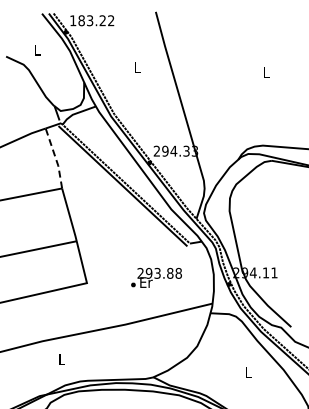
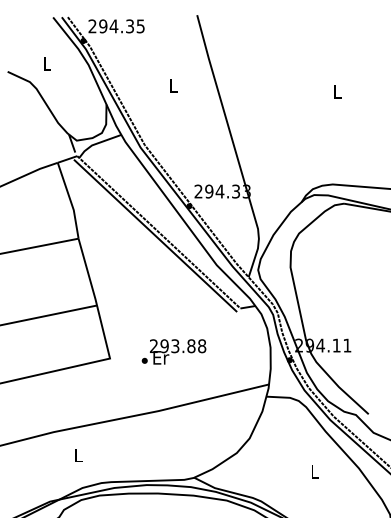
text: (92, 20) -> (117, 26), 183.22 -> 294.35
line: (55, 158) -> (70, 200), dashed -> solid
text: (156, 277) -> (173, 351), moved

